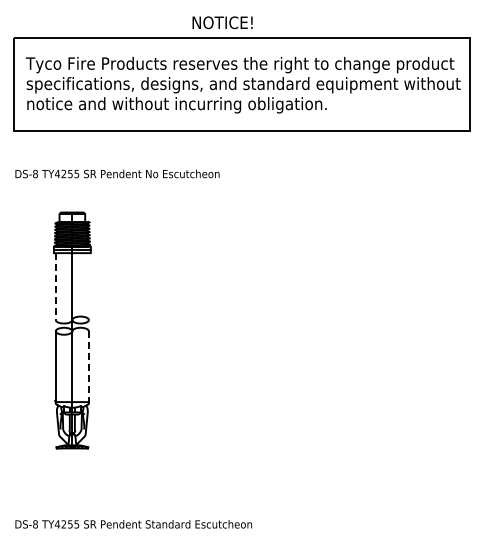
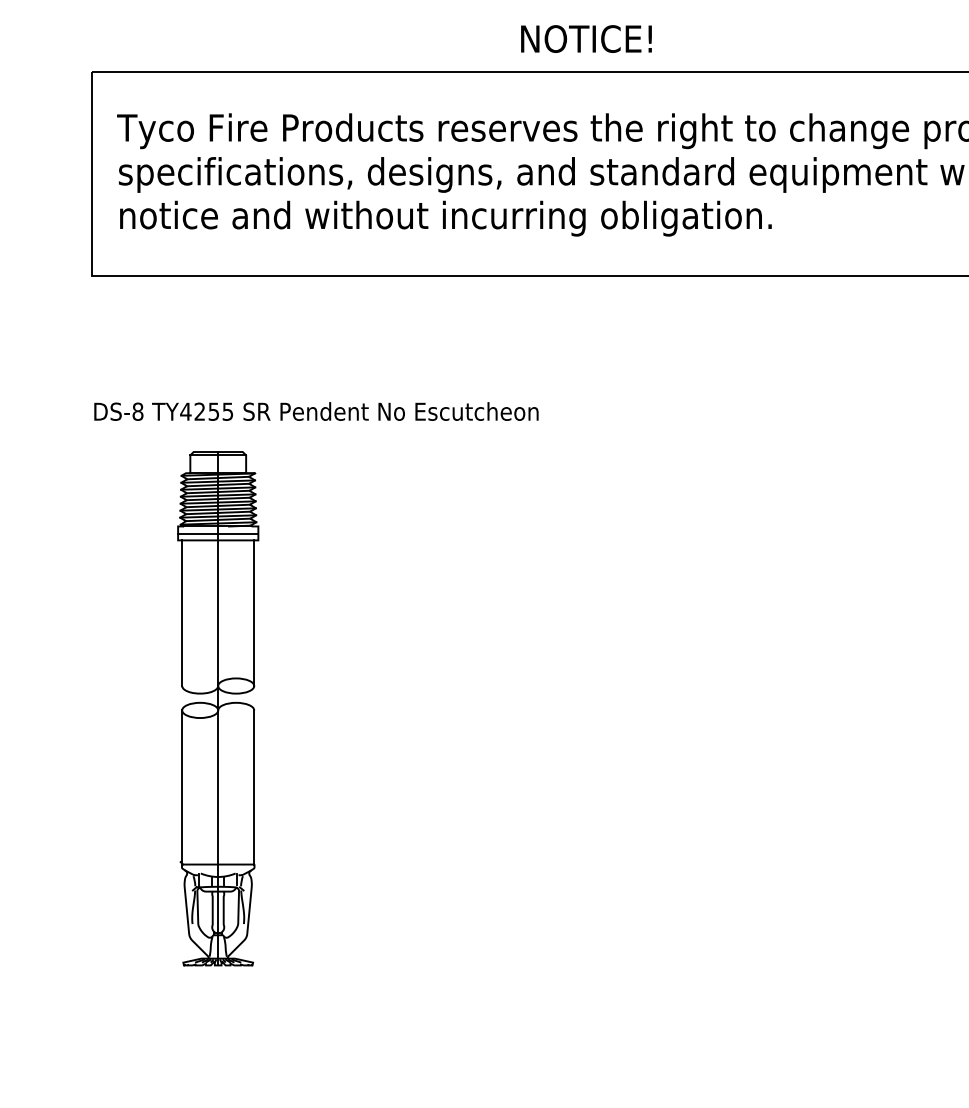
text: (222, 22) -> (586, 38), moved
text: (117, 173) -> (316, 410), moved
line: (88, 286) -> (253, 612), added
line: (55, 287) -> (181, 615), dashed -> solid
line: (88, 367) -> (253, 789), dashed -> solid

